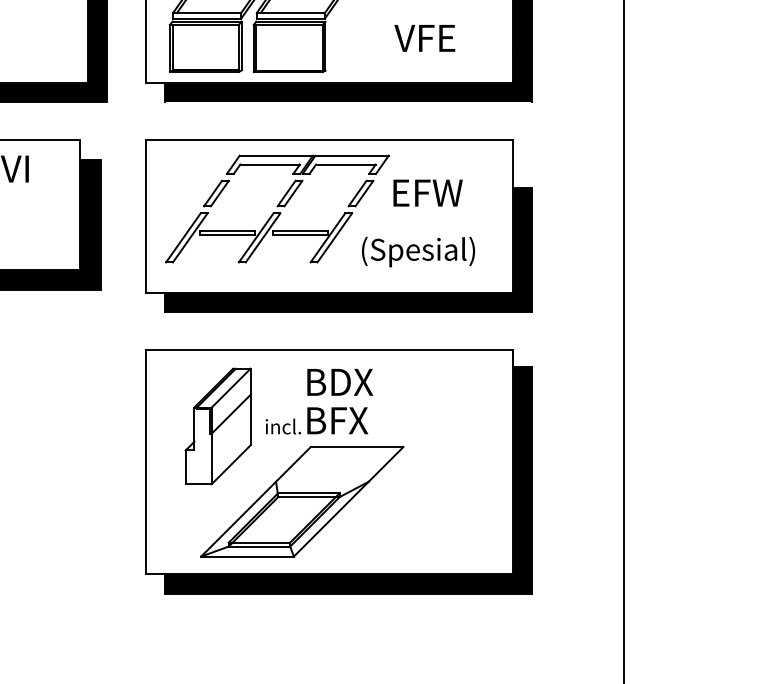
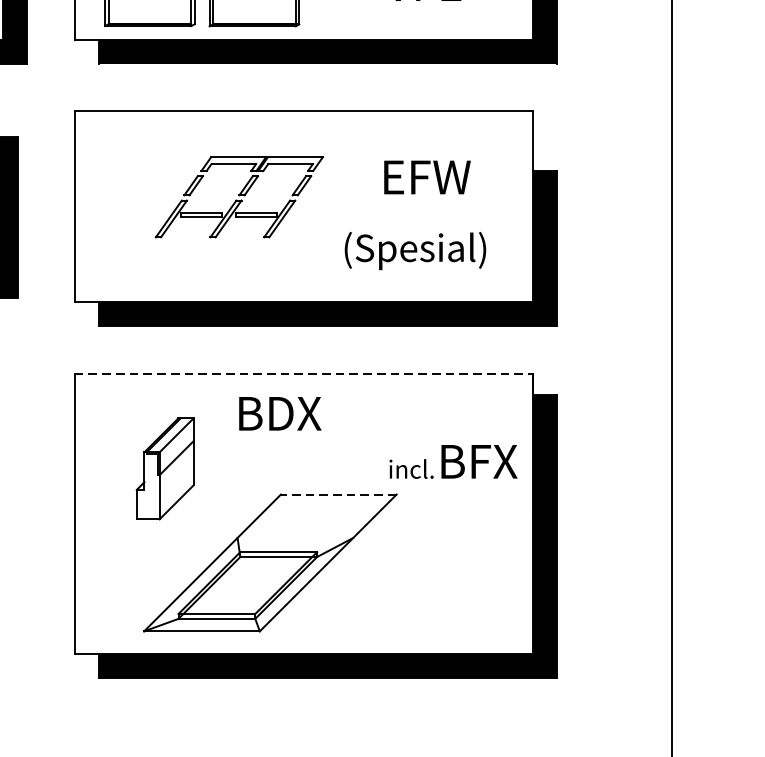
part: (277, 208) -> (239, 196), size x0.6
line: (329, 350) -> (304, 374), solid -> dashed
text: (340, 382) -> (280, 413), moved
text: (316, 420) -> (452, 461), moved
part: (217, 426) -> (164, 468), size x0.7
line: (356, 447) -> (338, 495), solid -> dashed

